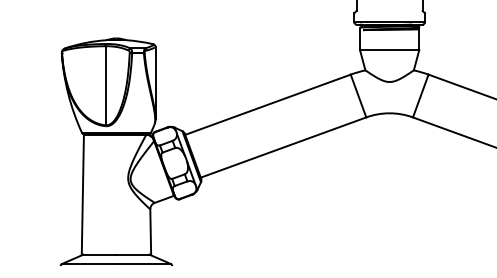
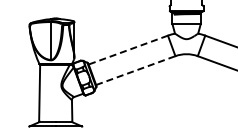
line: (266, 105) -> (127, 50), solid -> dashed
line: (285, 147) -> (136, 70), solid -> dashed

